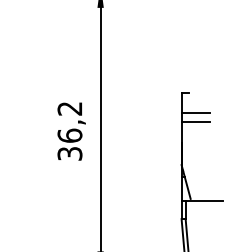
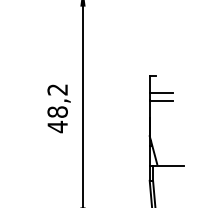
text: (69, 144) -> (57, 119), 36,2 -> 48,2

